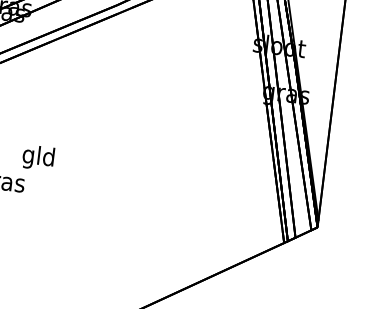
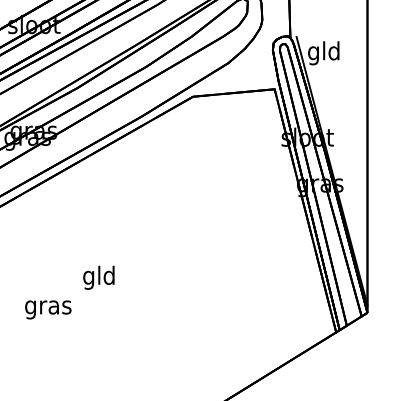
text: (38, 157) -> (98, 277), moved

